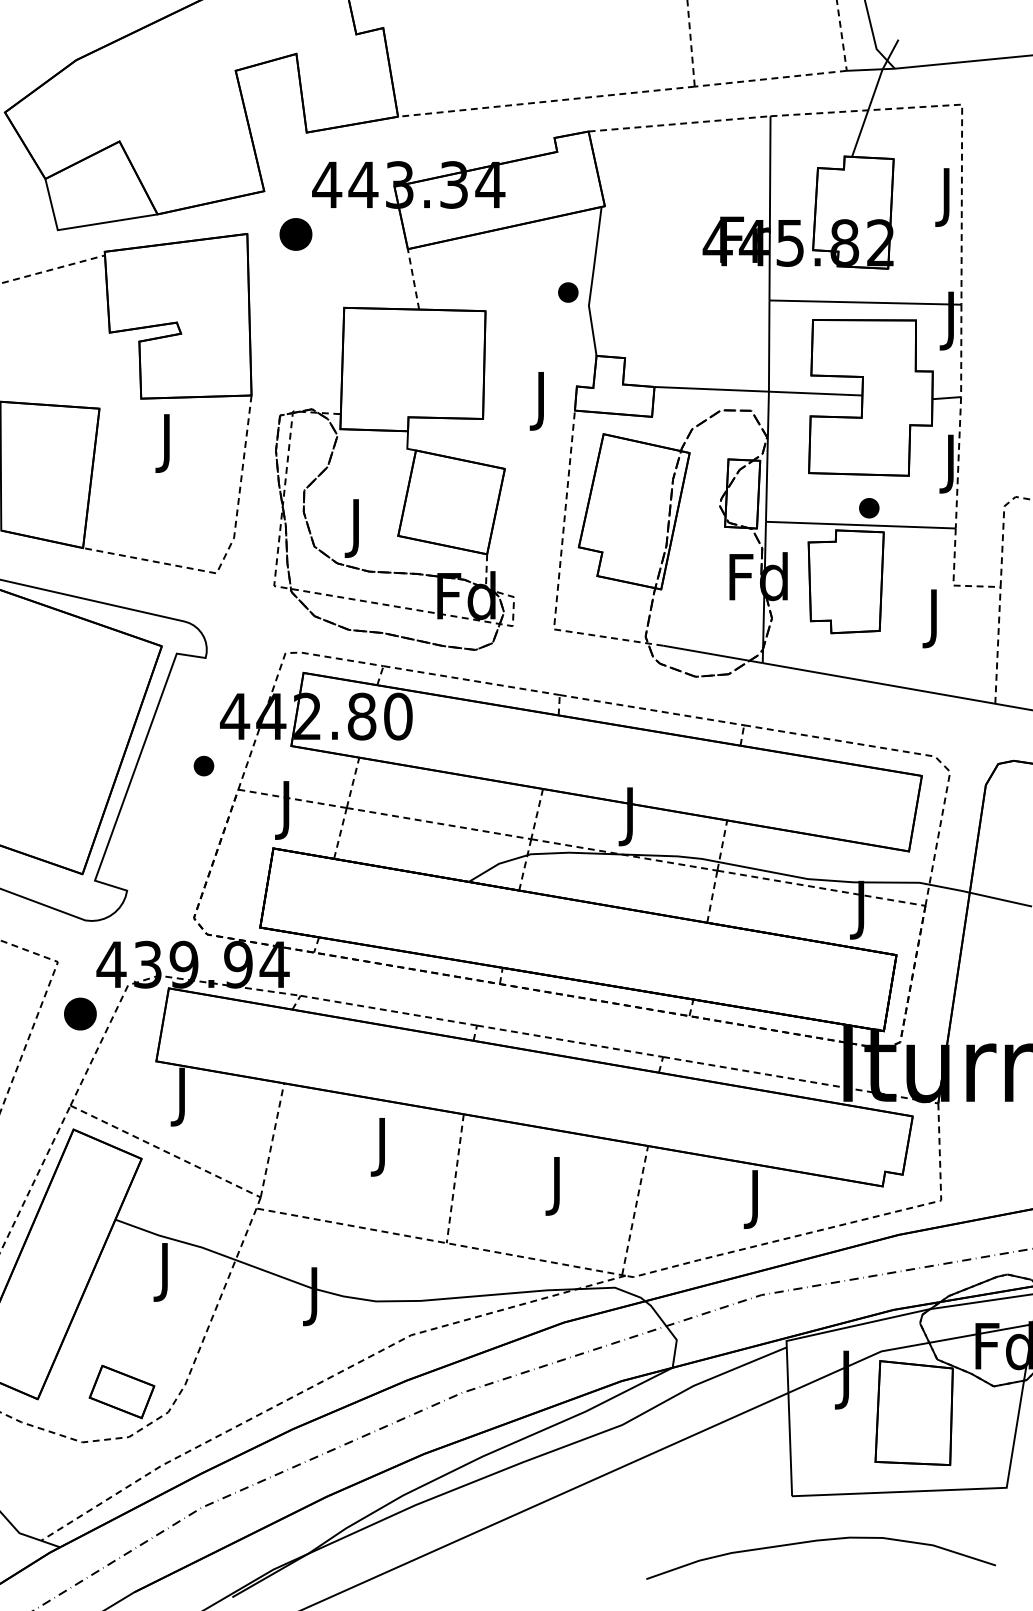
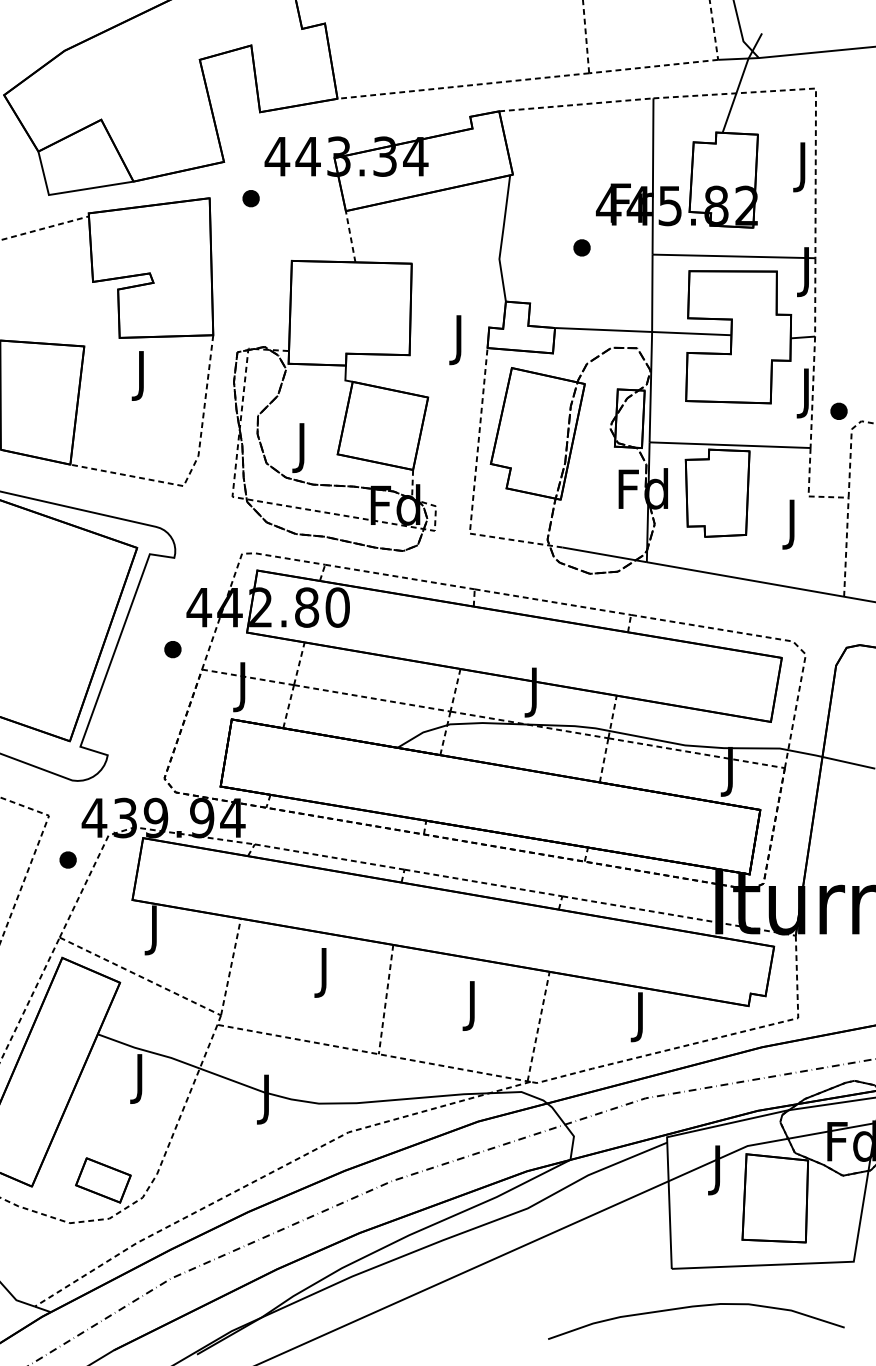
part: (296, 234) -> (251, 198), size x0.62
part: (568, 292) -> (582, 247), moved
part: (869, 508) -> (839, 411), moved
part: (80, 1014) -> (68, 860), size x0.62

